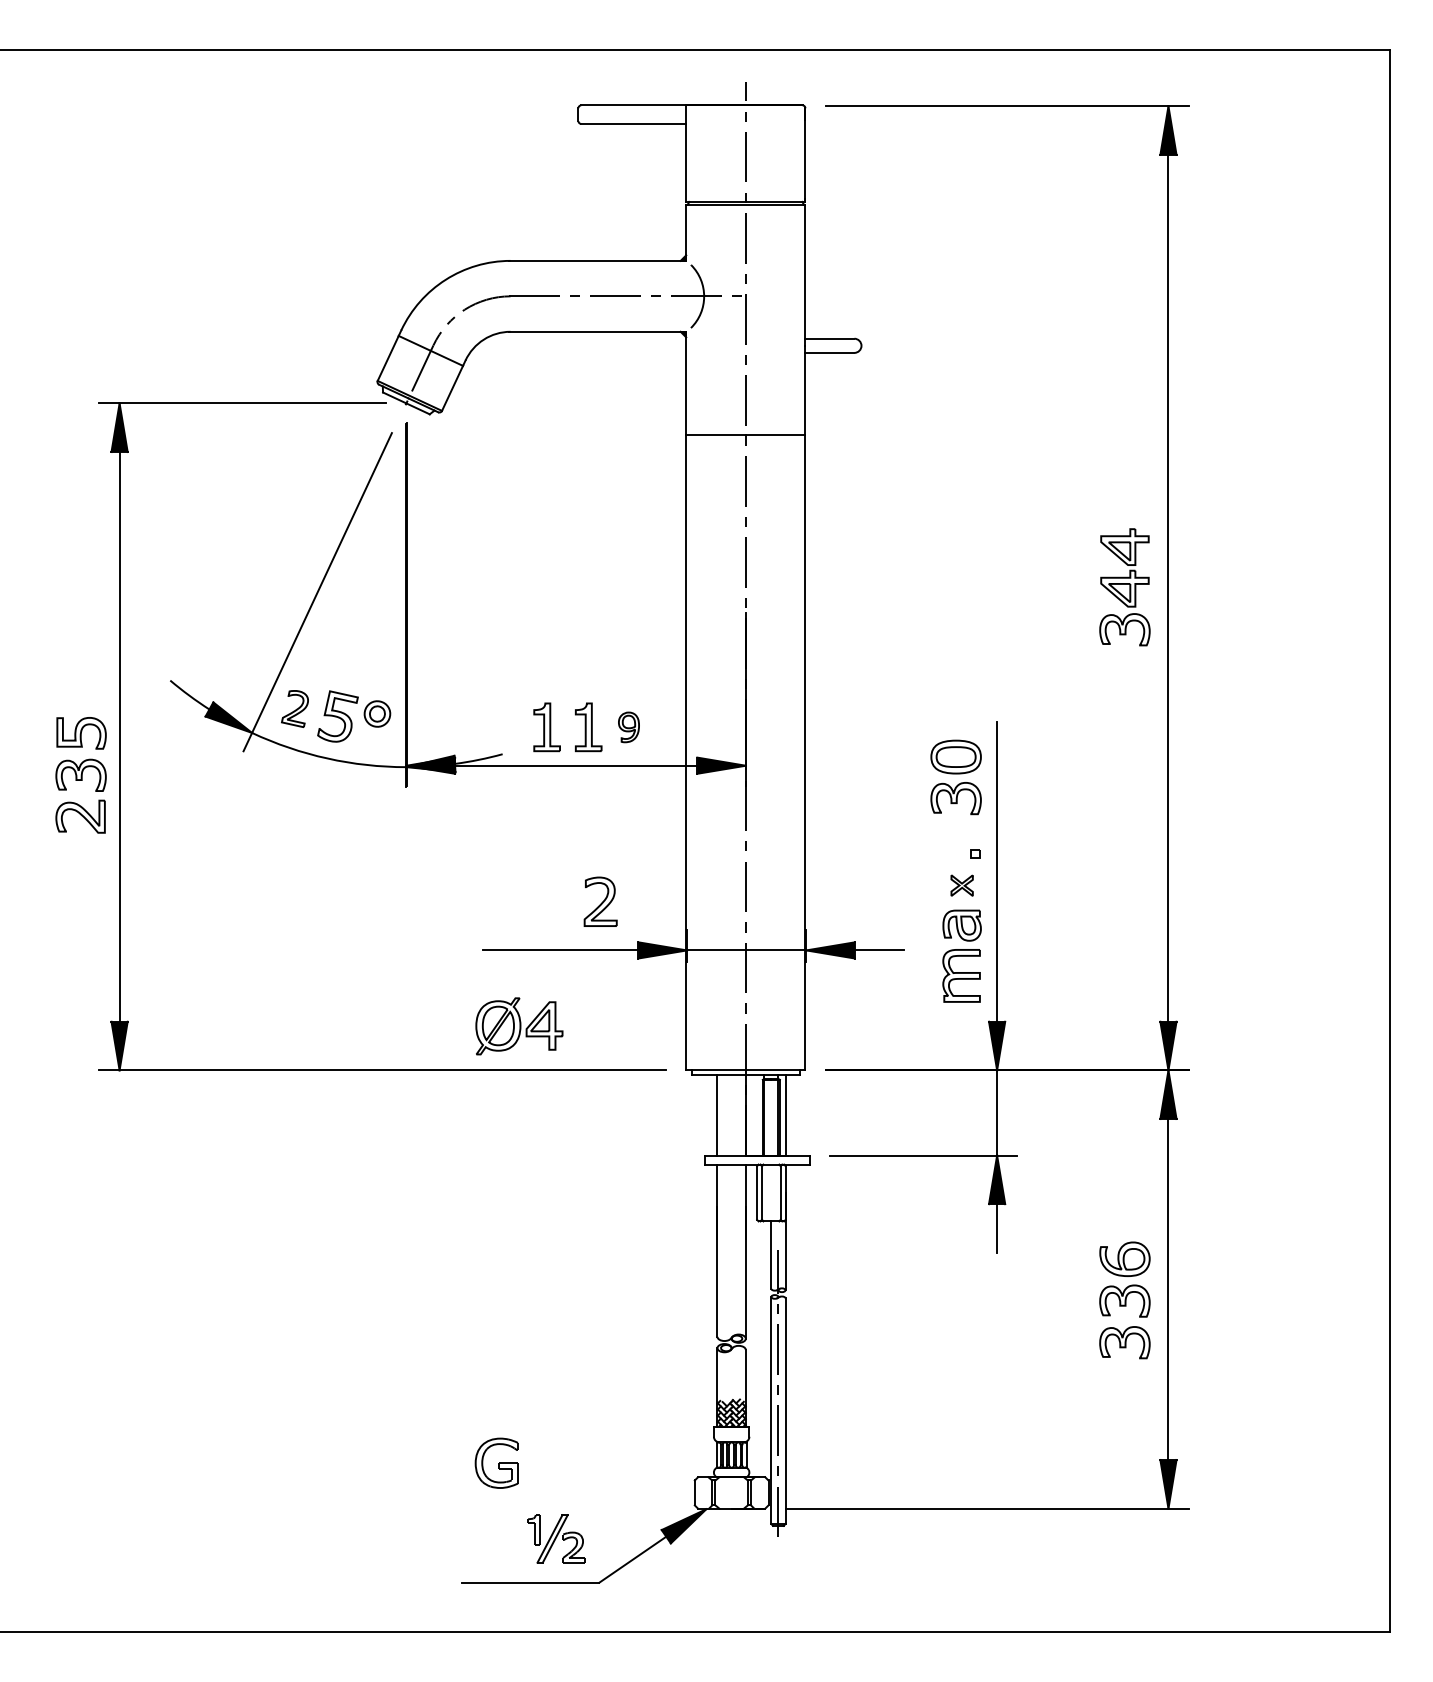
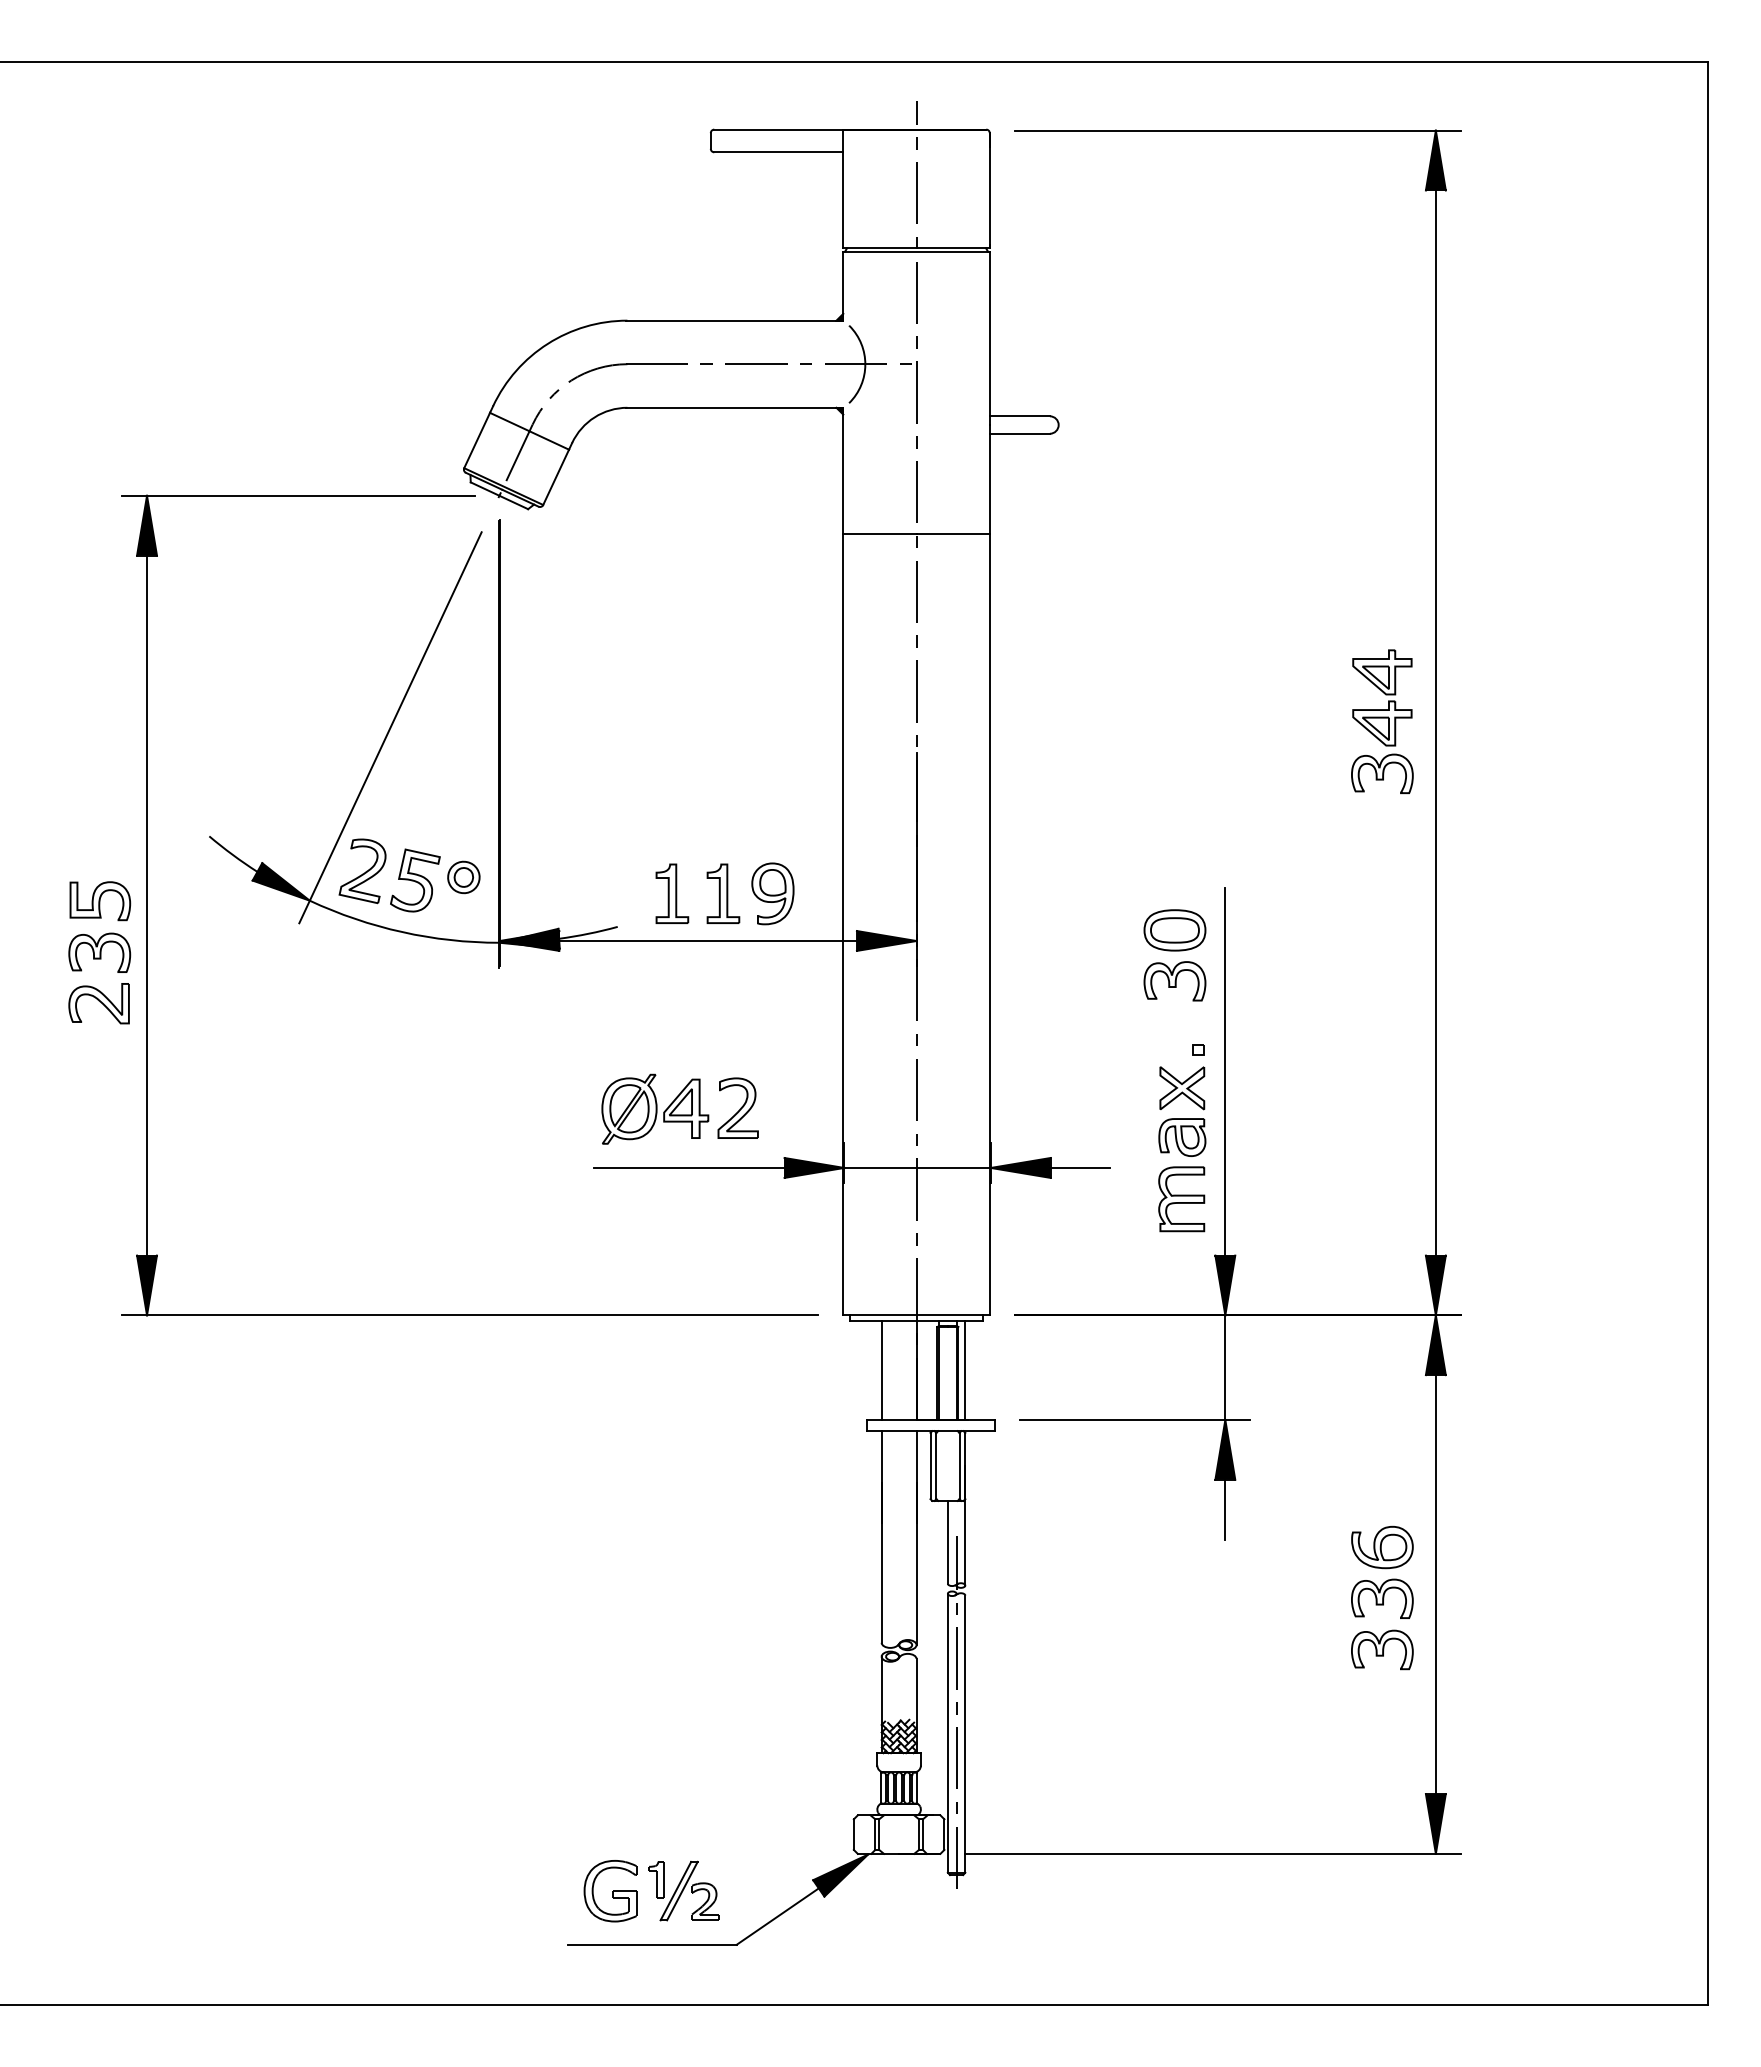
part: (294, 709) -> (362, 871), size x1.43
part: (628, 727) -> (772, 893), size x1.67
part: (962, 885) -> (1182, 1088), size x1.67
part: (519, 1025) -> (655, 1108), moved
part: (496, 1463) -> (610, 1891), moved

